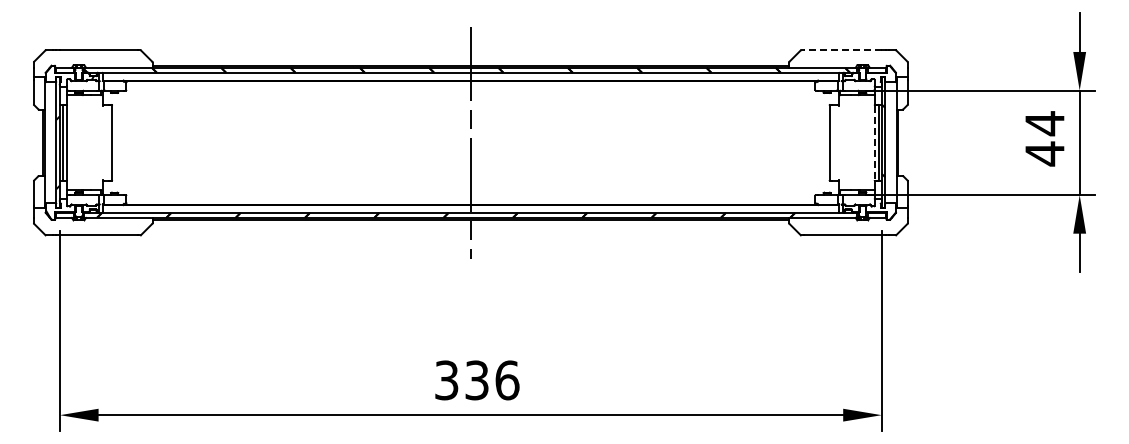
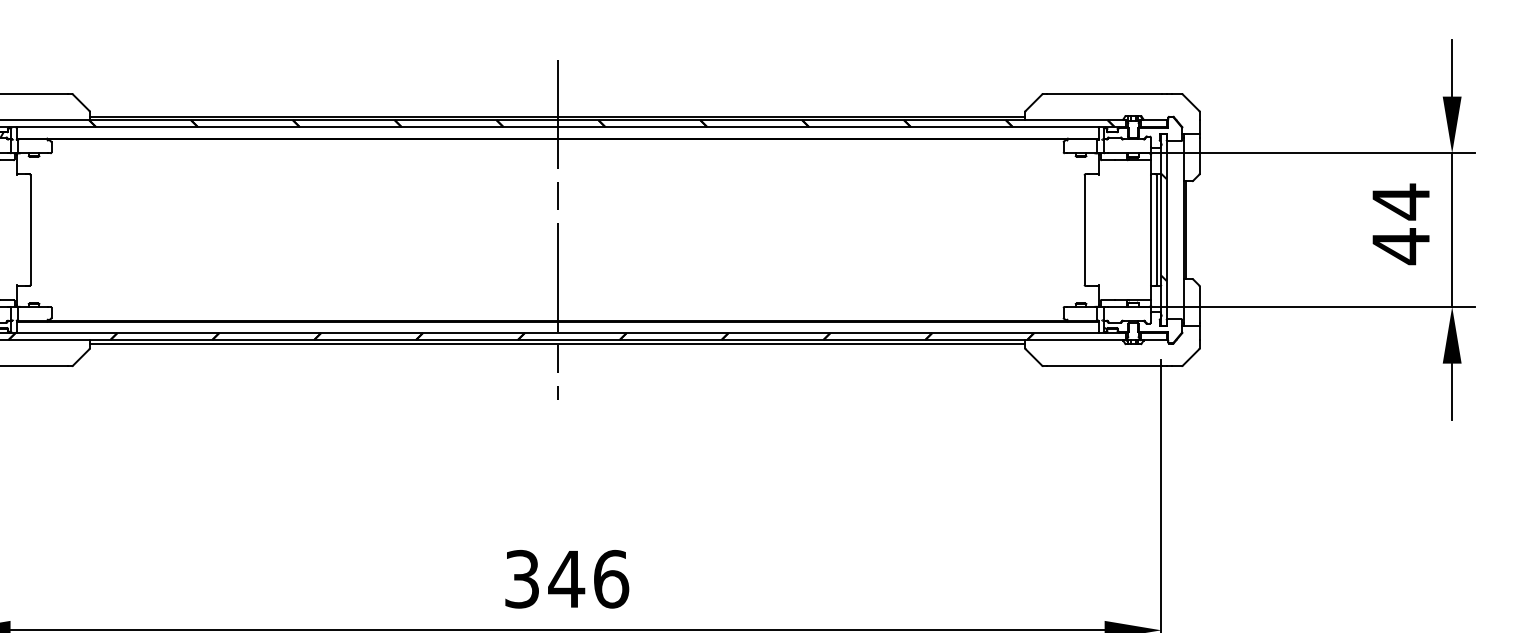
line: (842, 50) -> (1103, 94), dashed -> solid
line: (874, 143) -> (1150, 231), dashed -> solid
text: (476, 380) -> (565, 579), 336 -> 346

